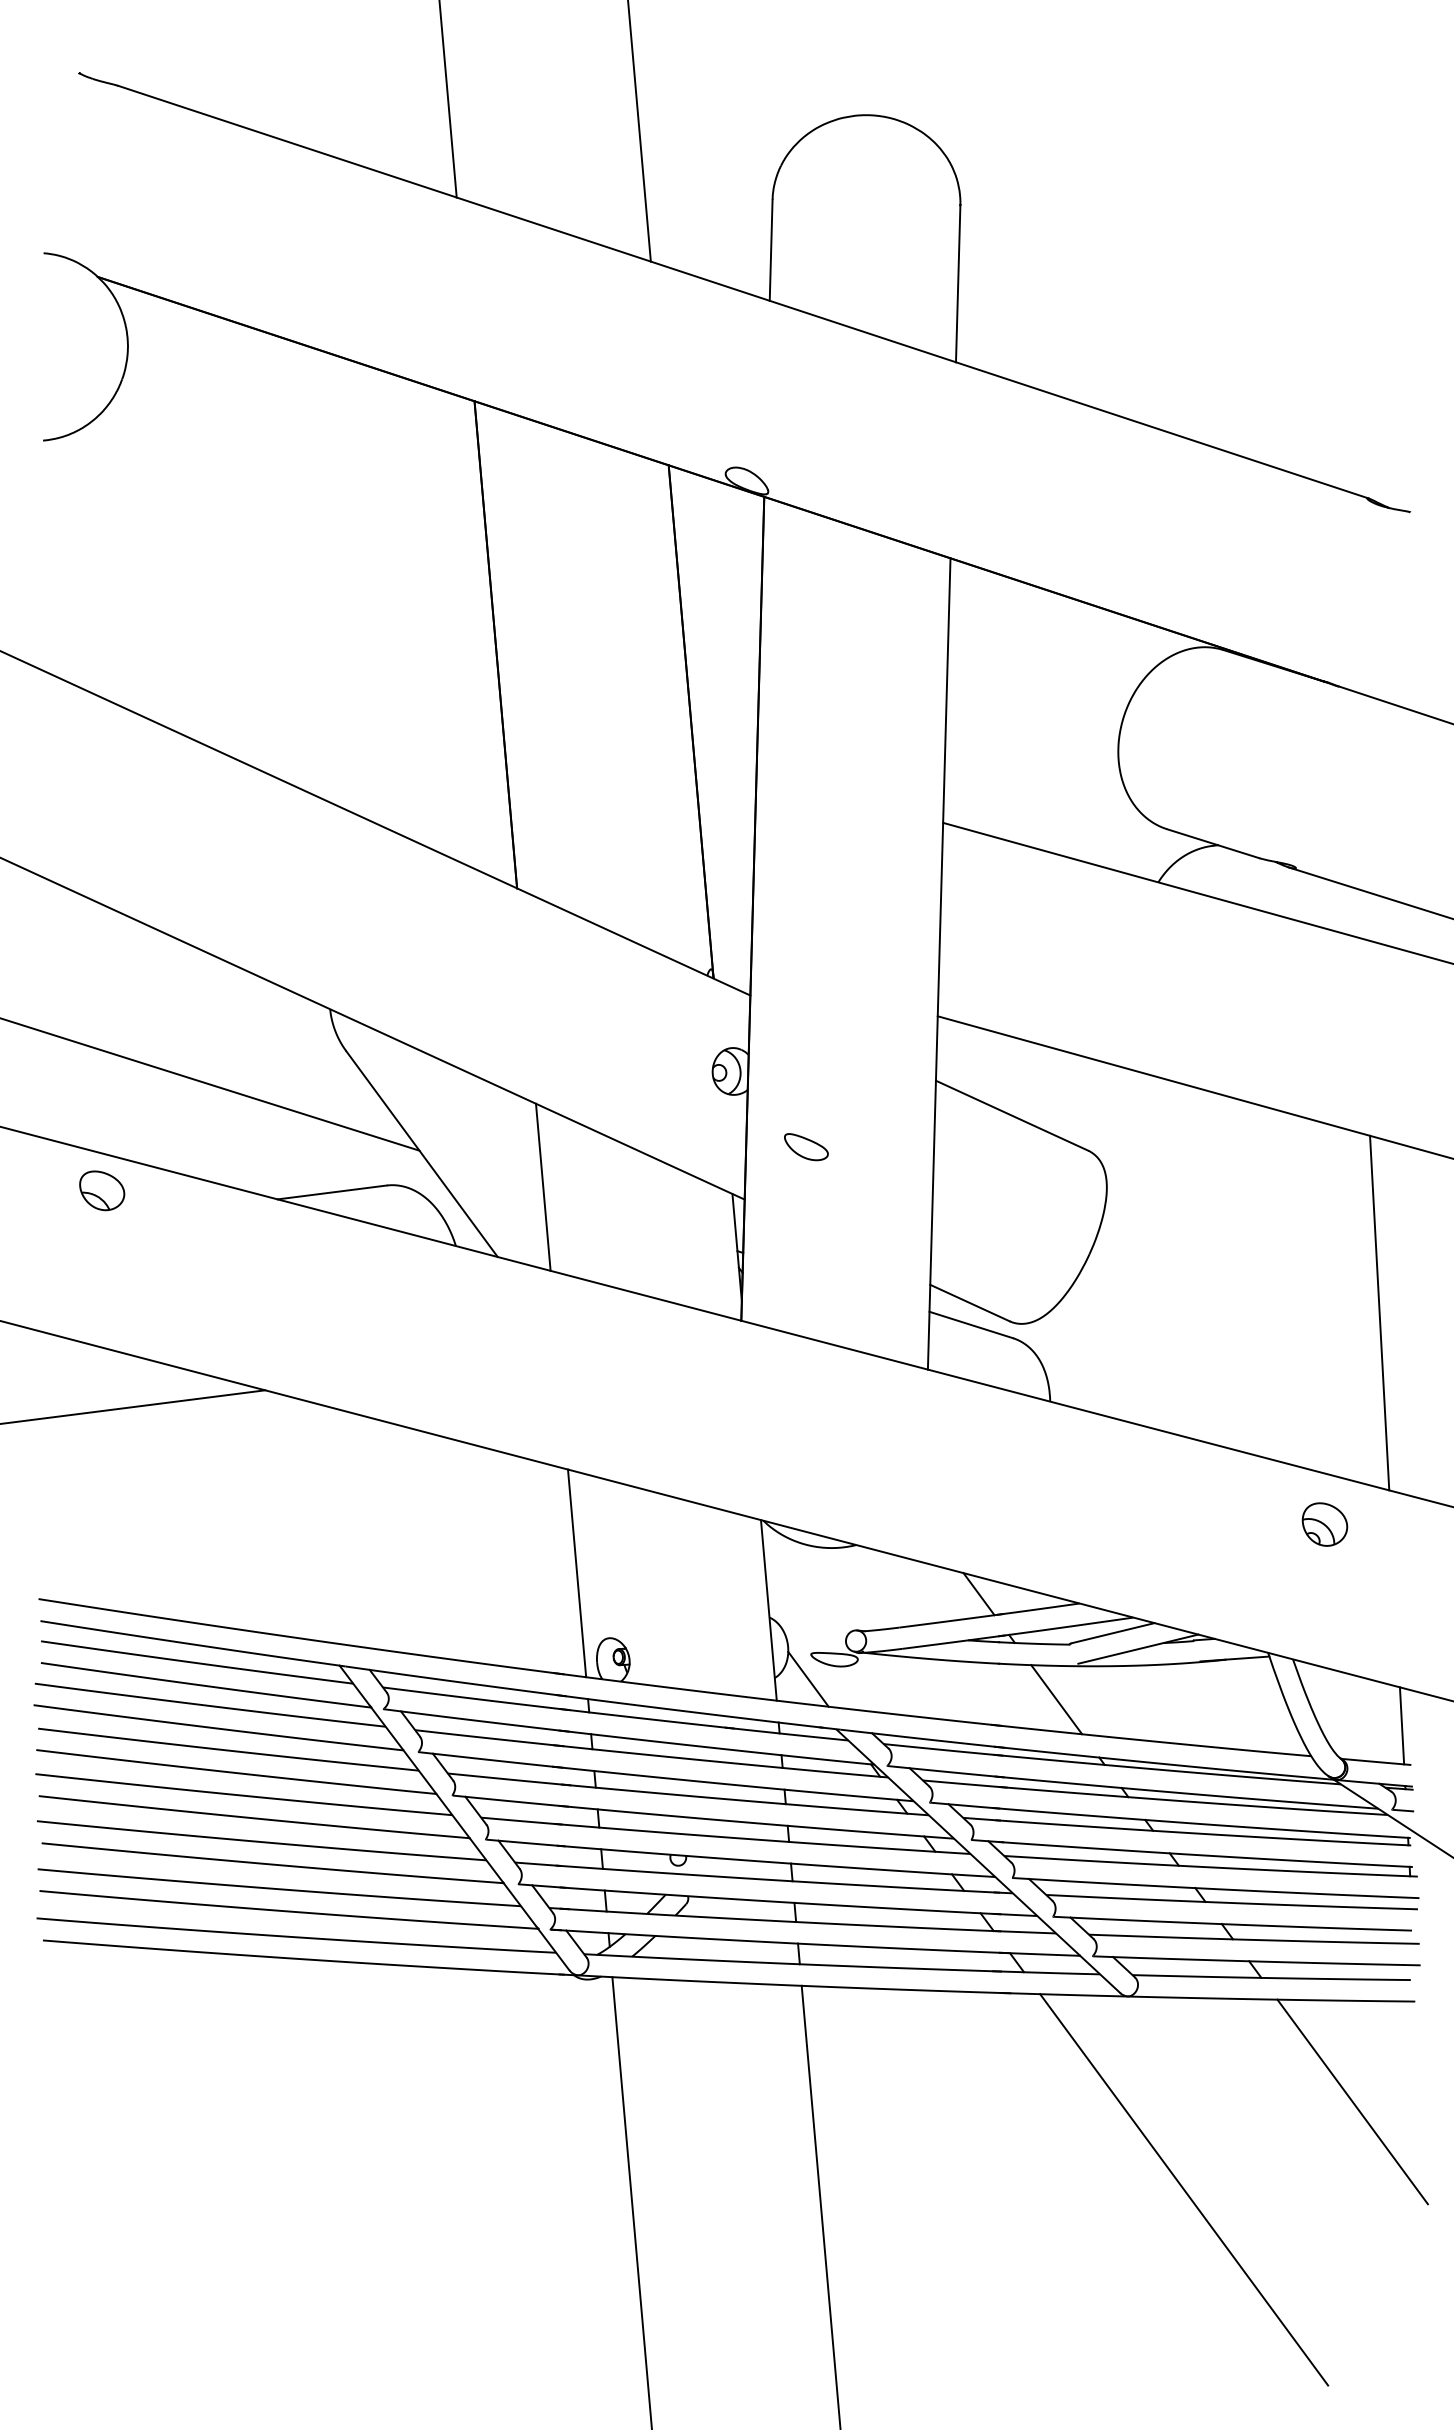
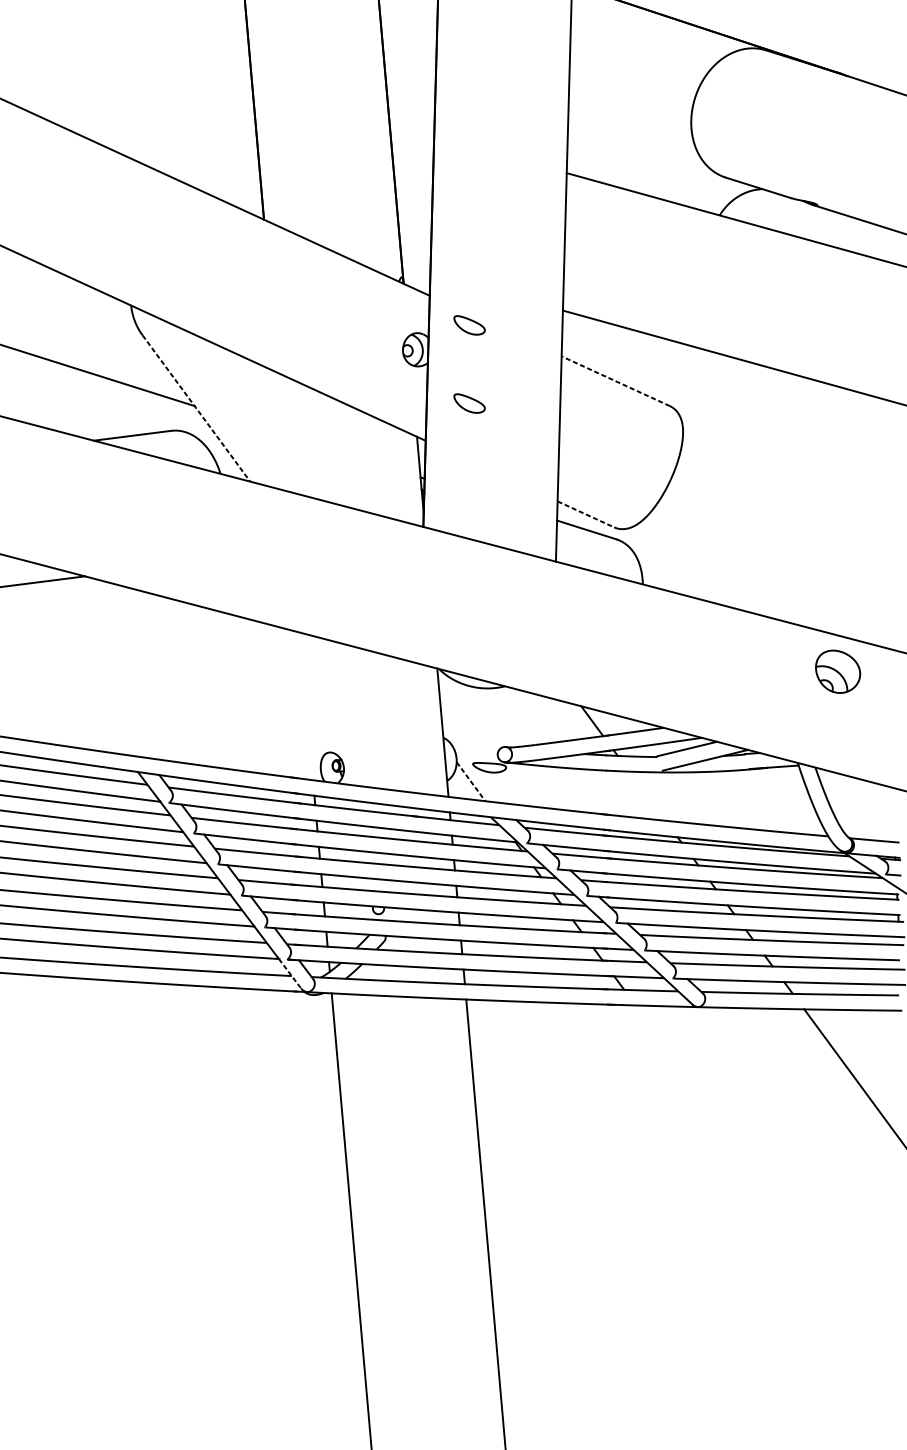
part: (806, 1037) -> (469, 325), added
line: (1012, 1115) -> (616, 381), solid -> dashed
line: (422, 1154) -> (196, 408), solid -> dashed
line: (542, 1186) -> (282, 431), removed
line: (970, 1303) -> (586, 514), solid -> dashed
line: (1379, 1312) -> (876, 521), removed
part: (1324, 1524) -> (837, 671), size x1.4
line: (577, 1573) -> (306, 706), removed
line: (808, 1679) -> (471, 781), solid -> dashed
line: (1056, 1699) -> (647, 796), removed
line: (1401, 1725) -> (892, 814), removed
line: (553, 1949) -> (289, 973), solid -> dashed
line: (1184, 2189) -> (738, 1144), removed

